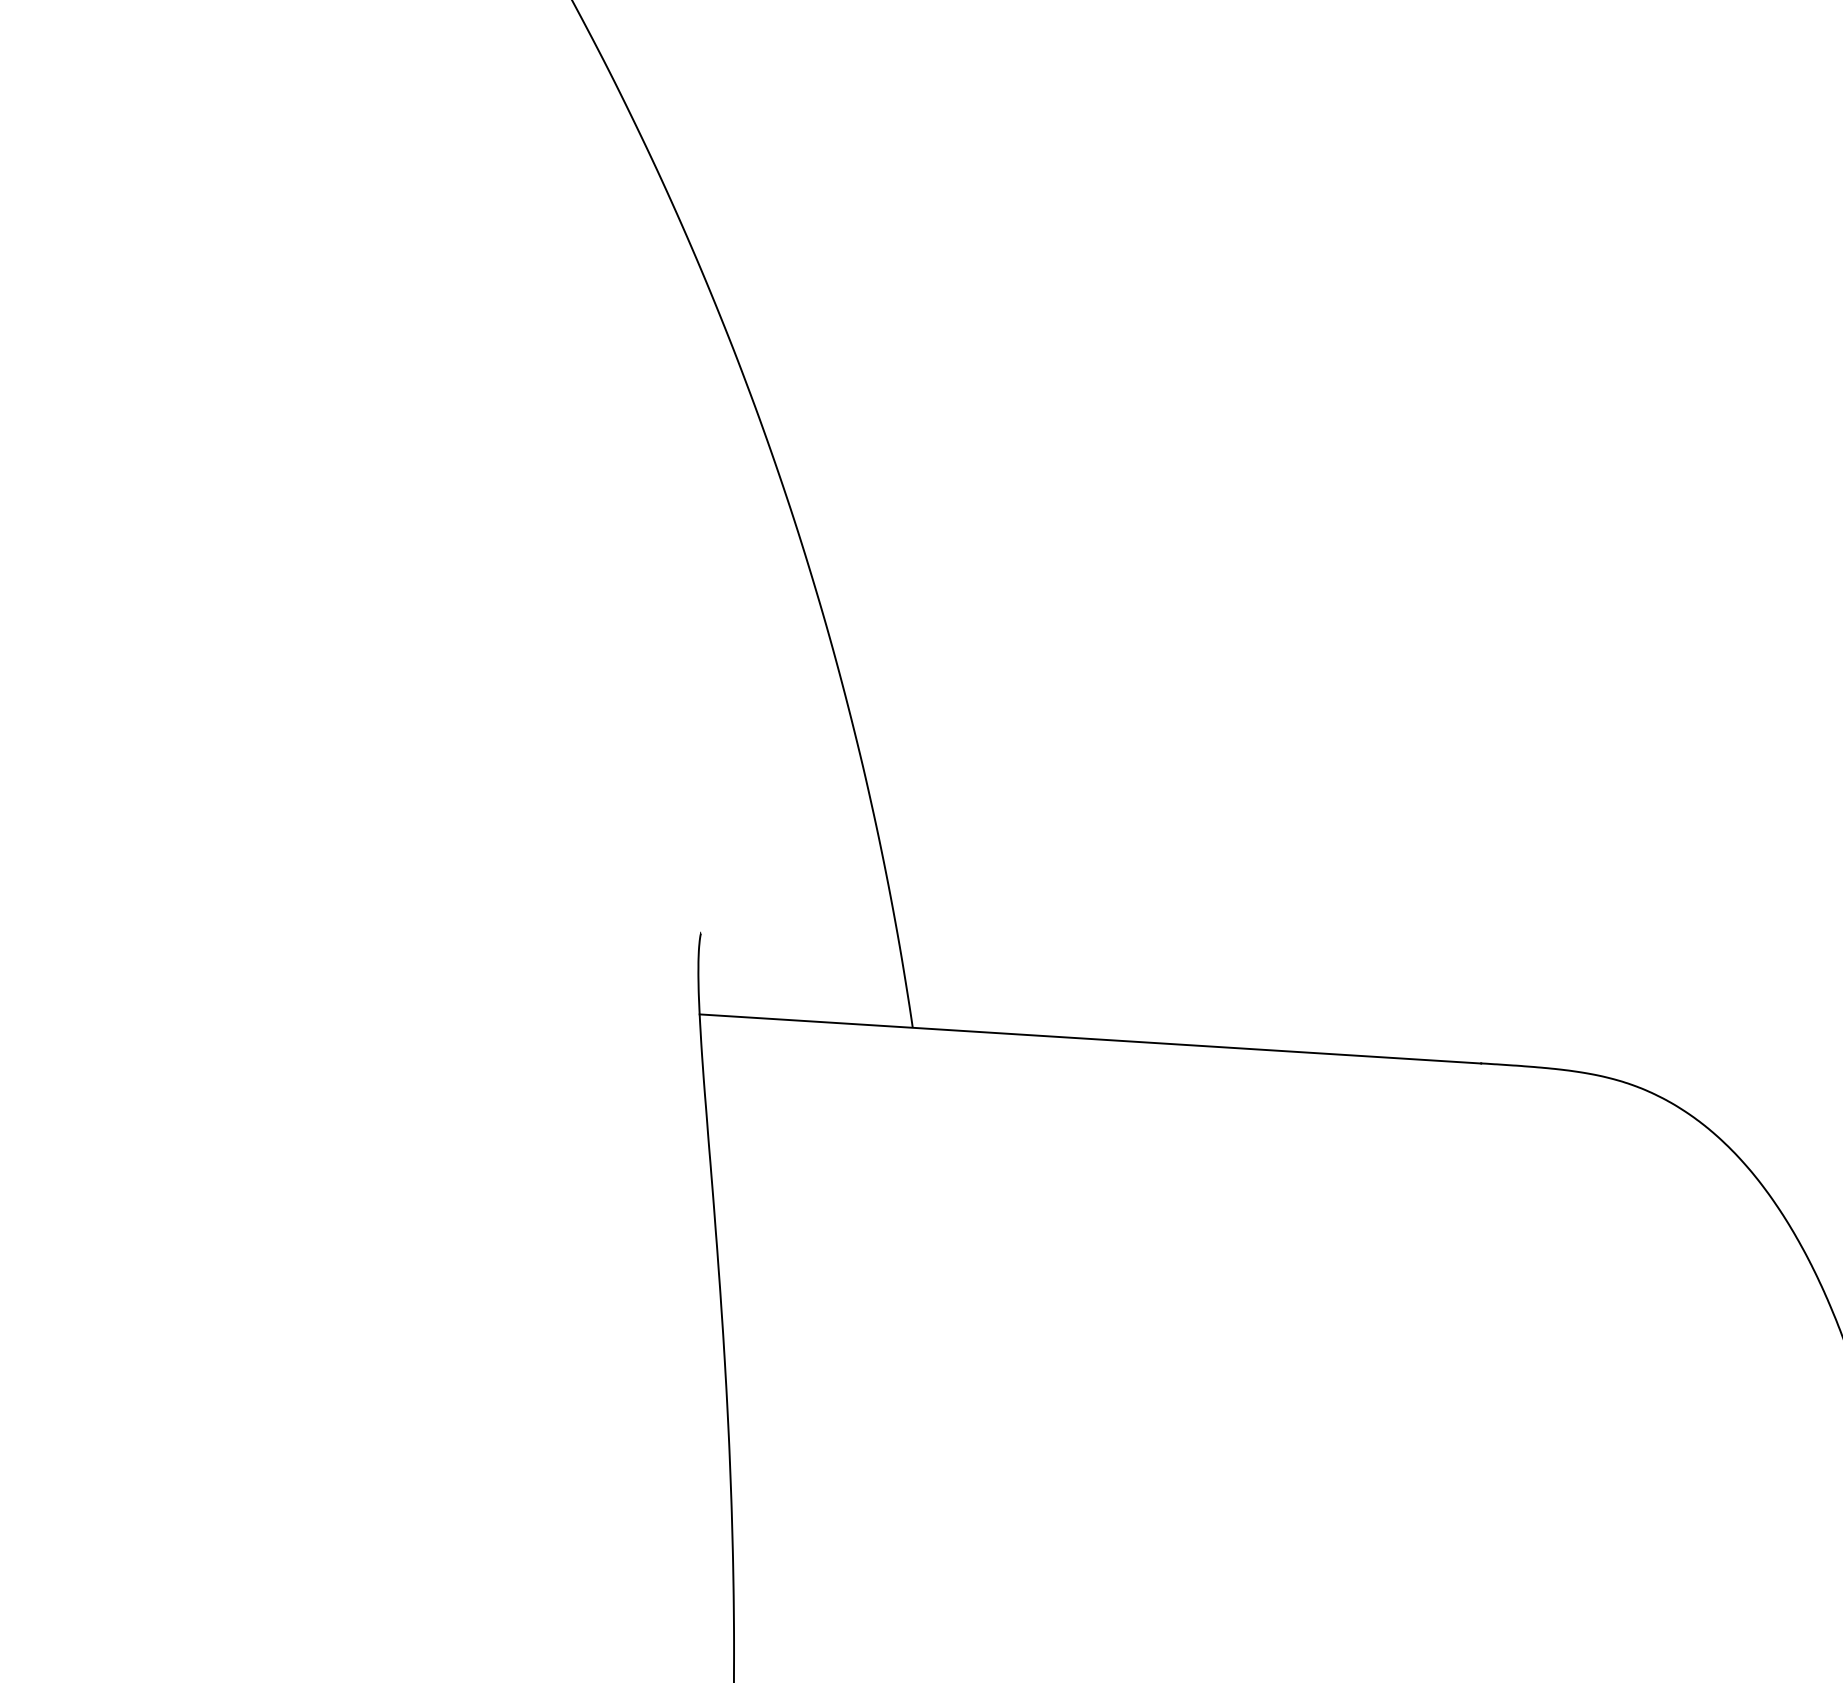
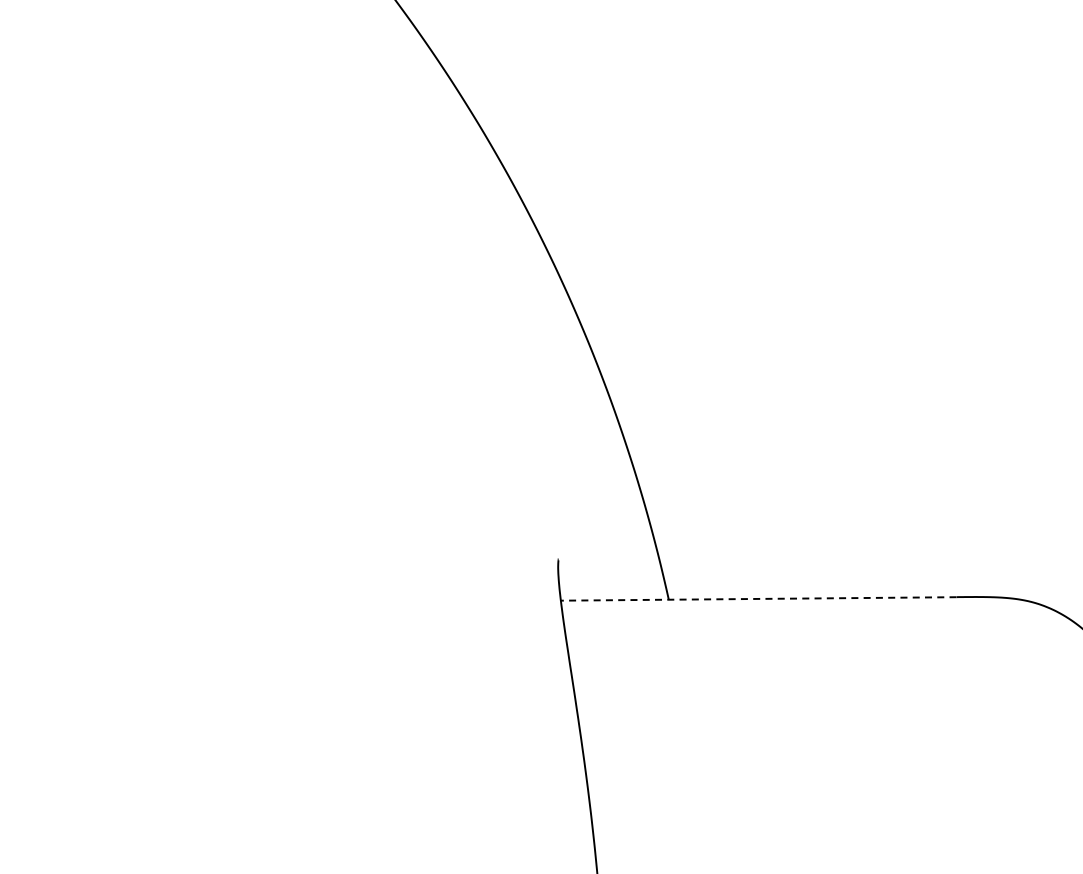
line: (1089, 1038) -> (758, 598), solid -> dashed

